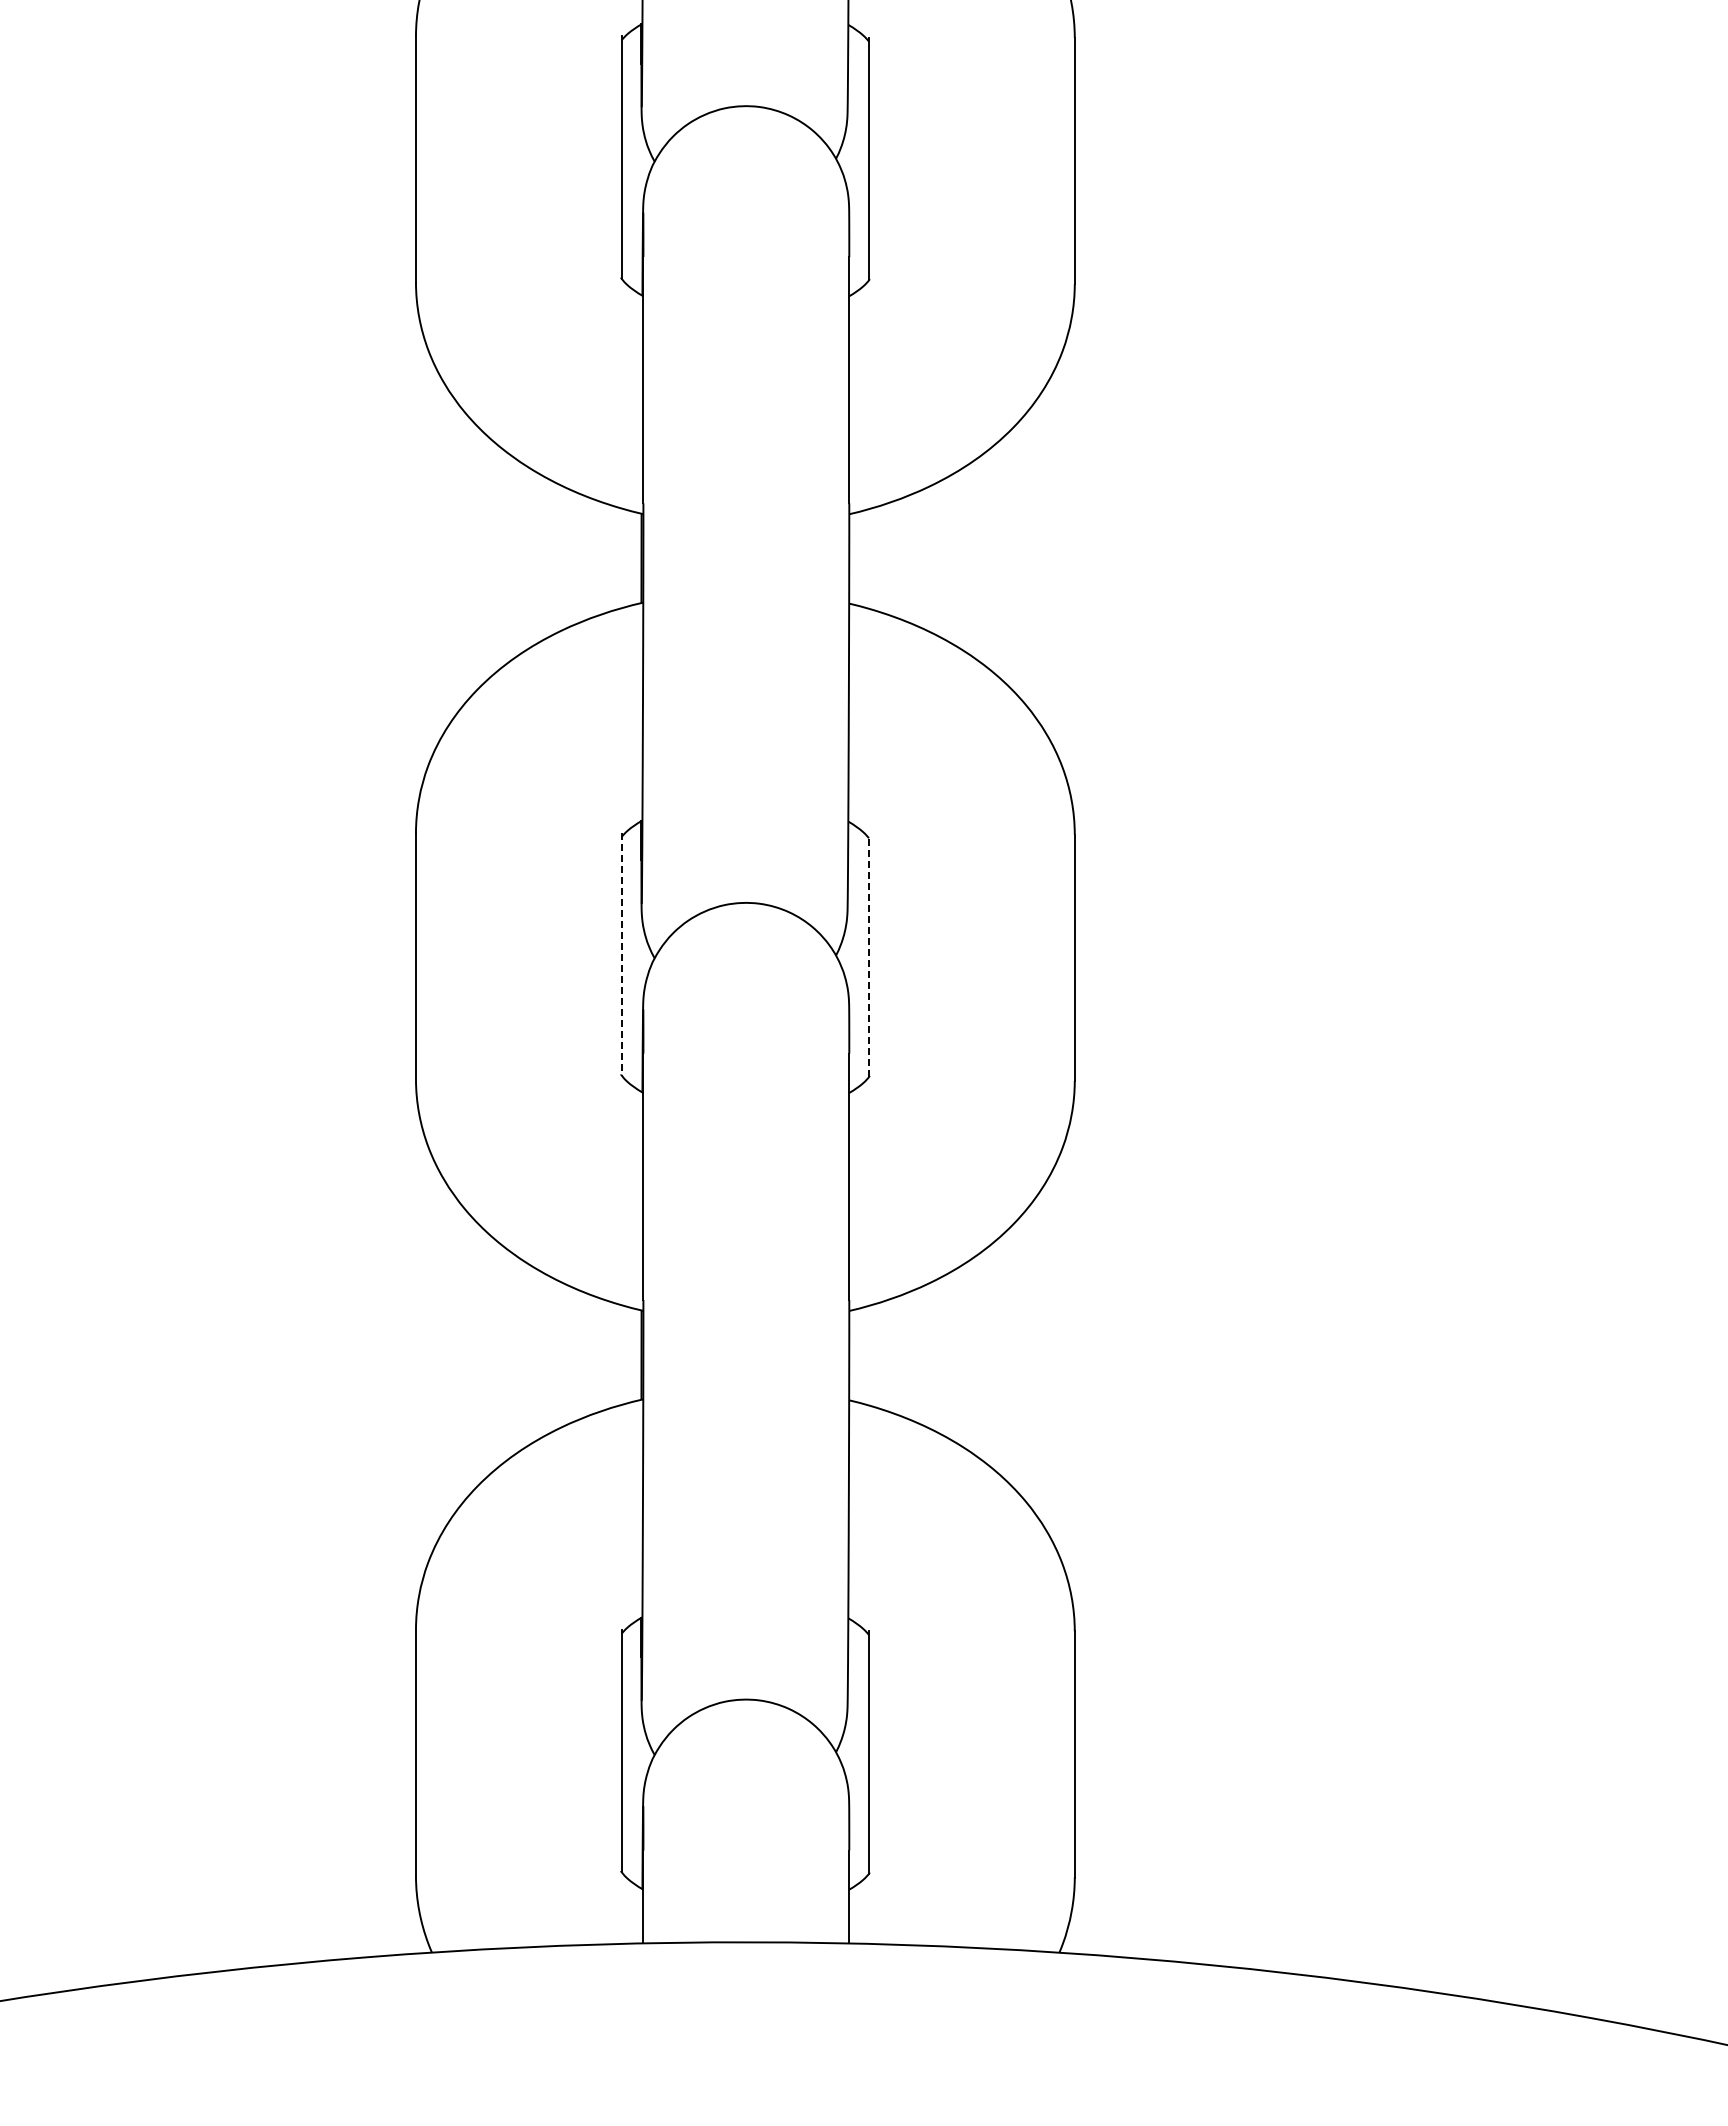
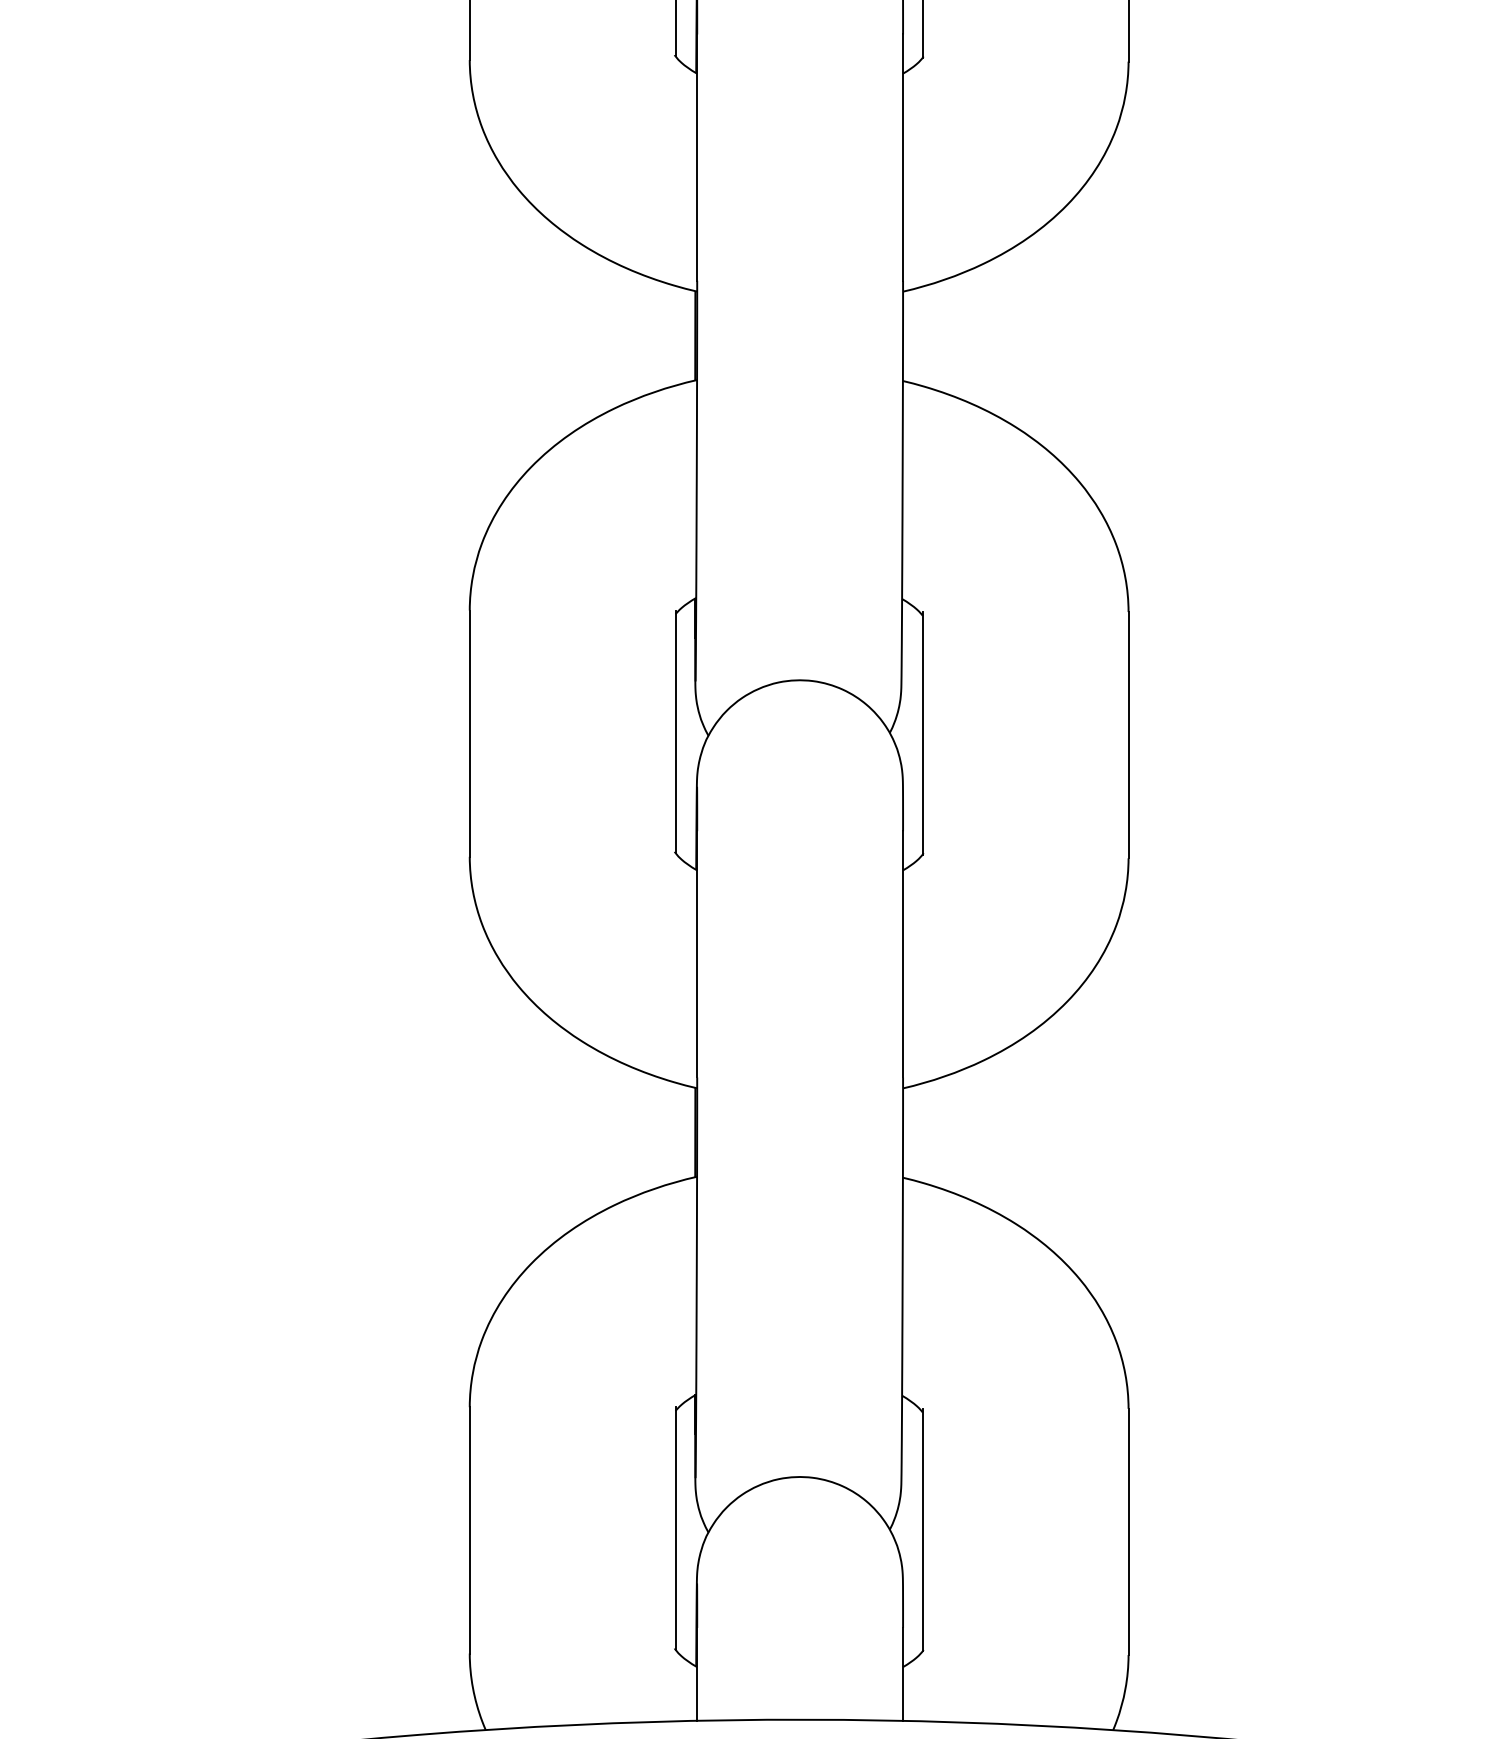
line: (621, 954) -> (675, 731), dashed -> solid
line: (868, 955) -> (922, 732), dashed -> solid

